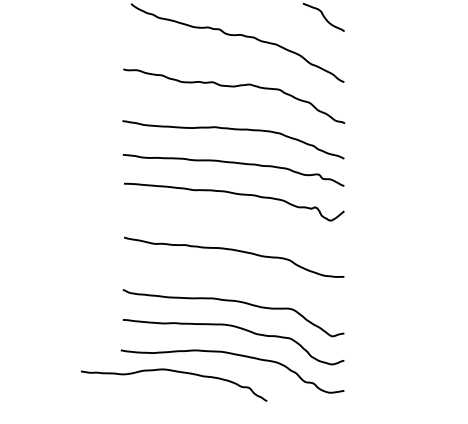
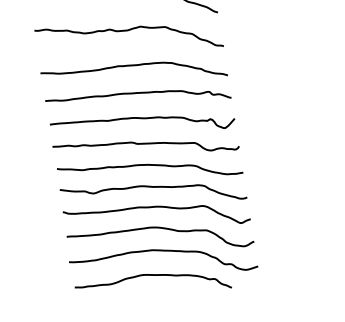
curve: (234, 225) -> (146, 144), added
curve: (236, 278) -> (154, 188), added
curve: (175, 372) -> (152, 276), moved

